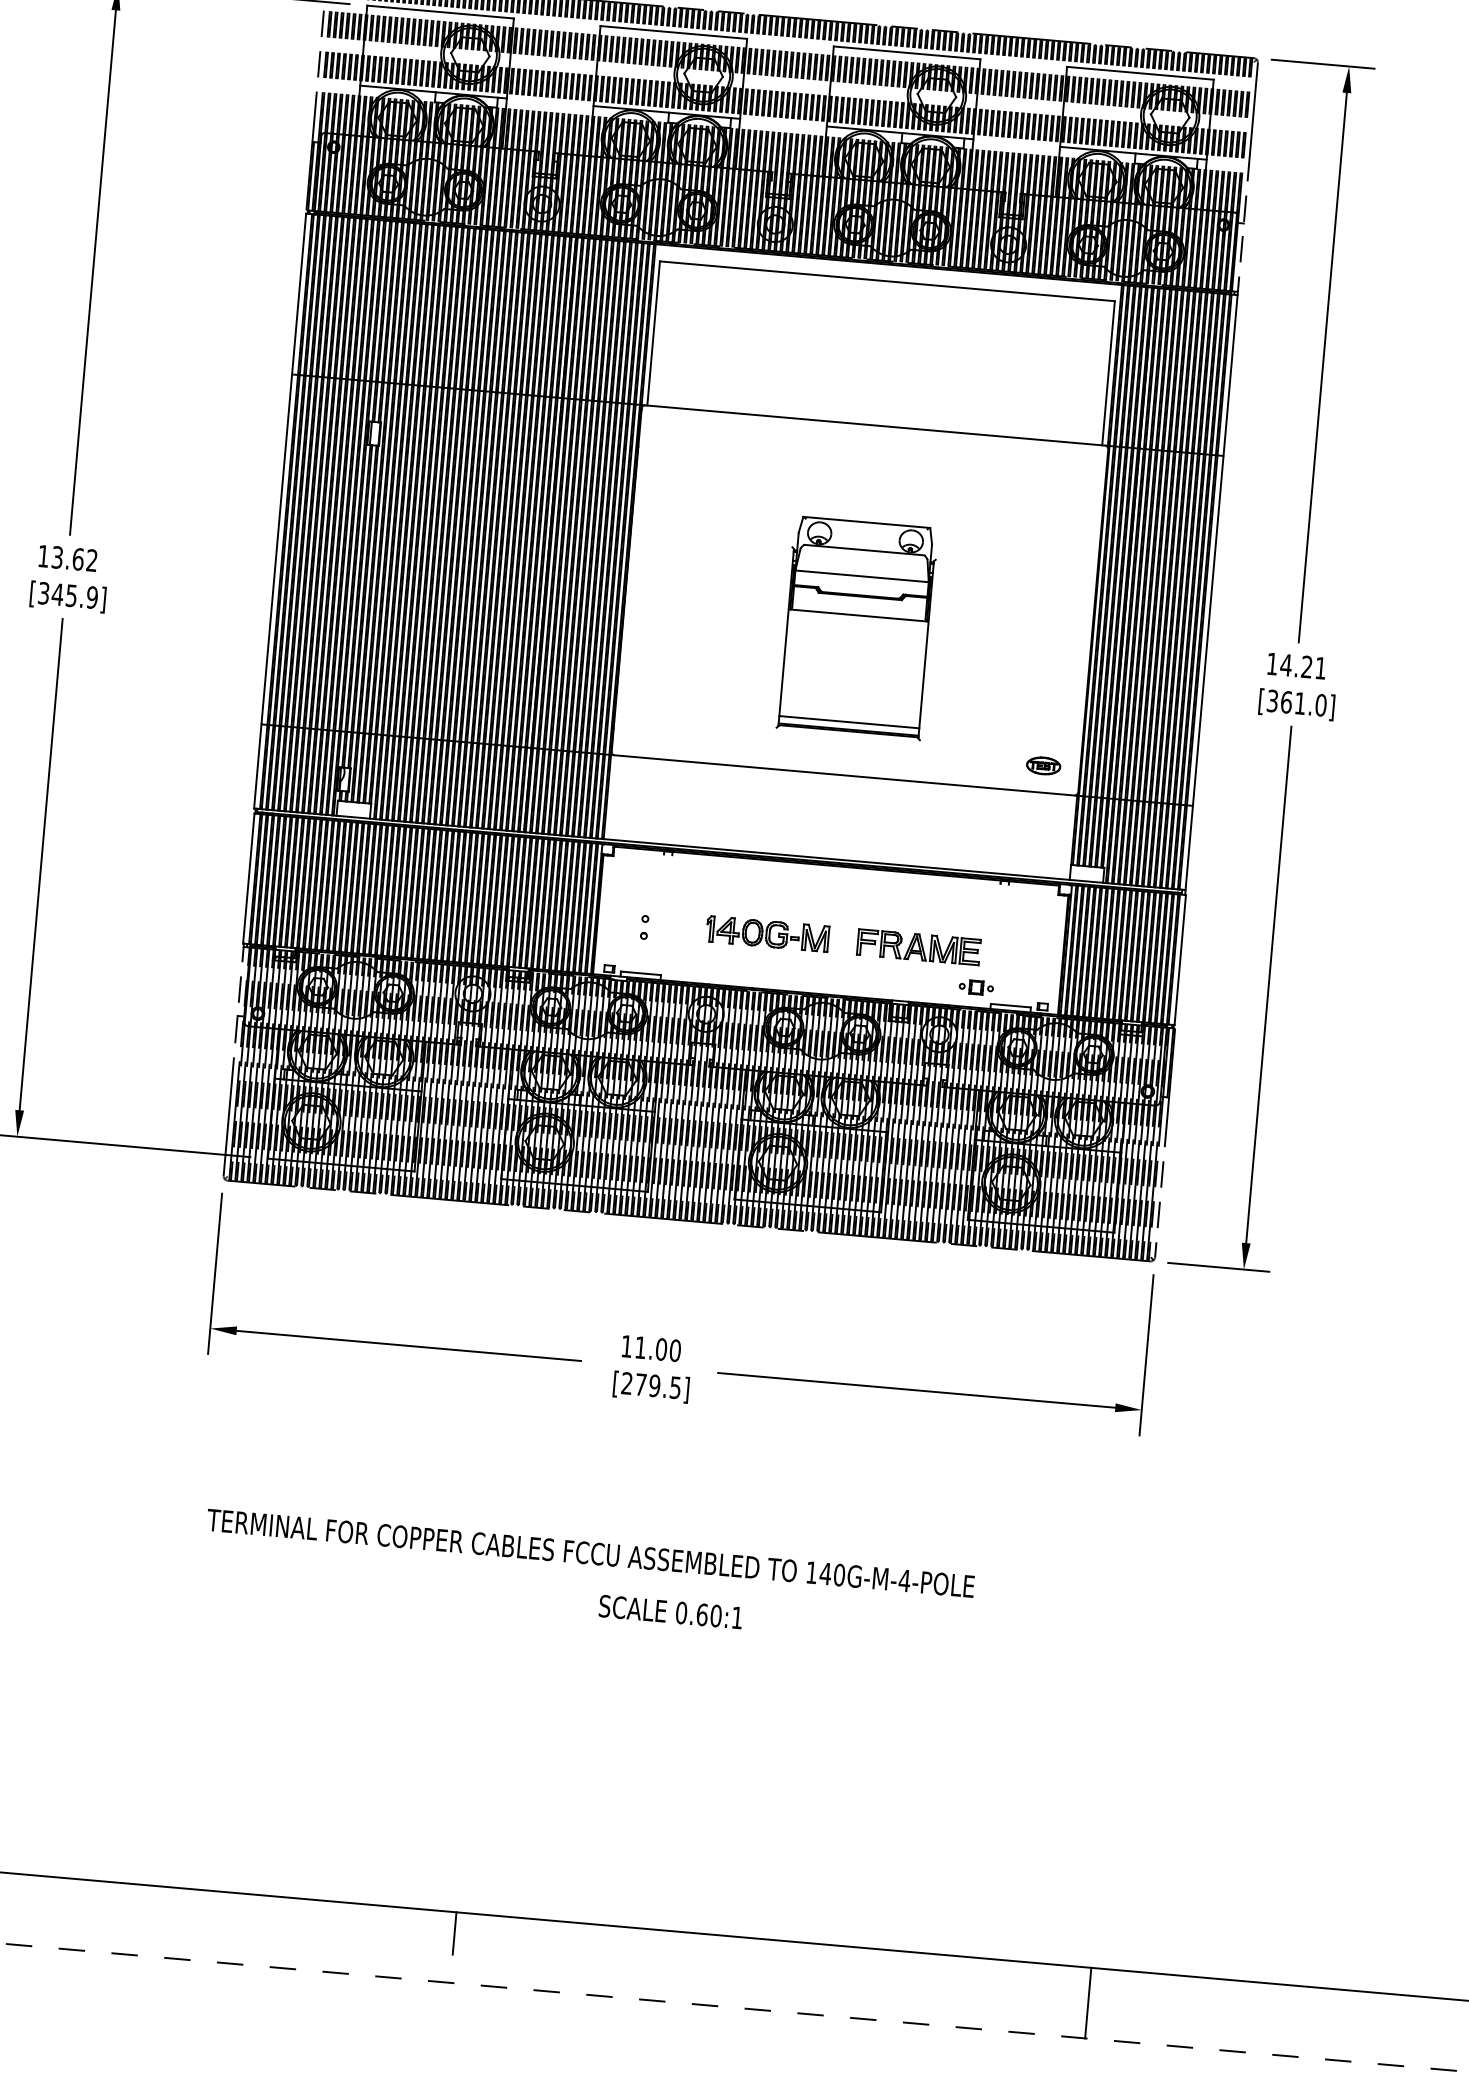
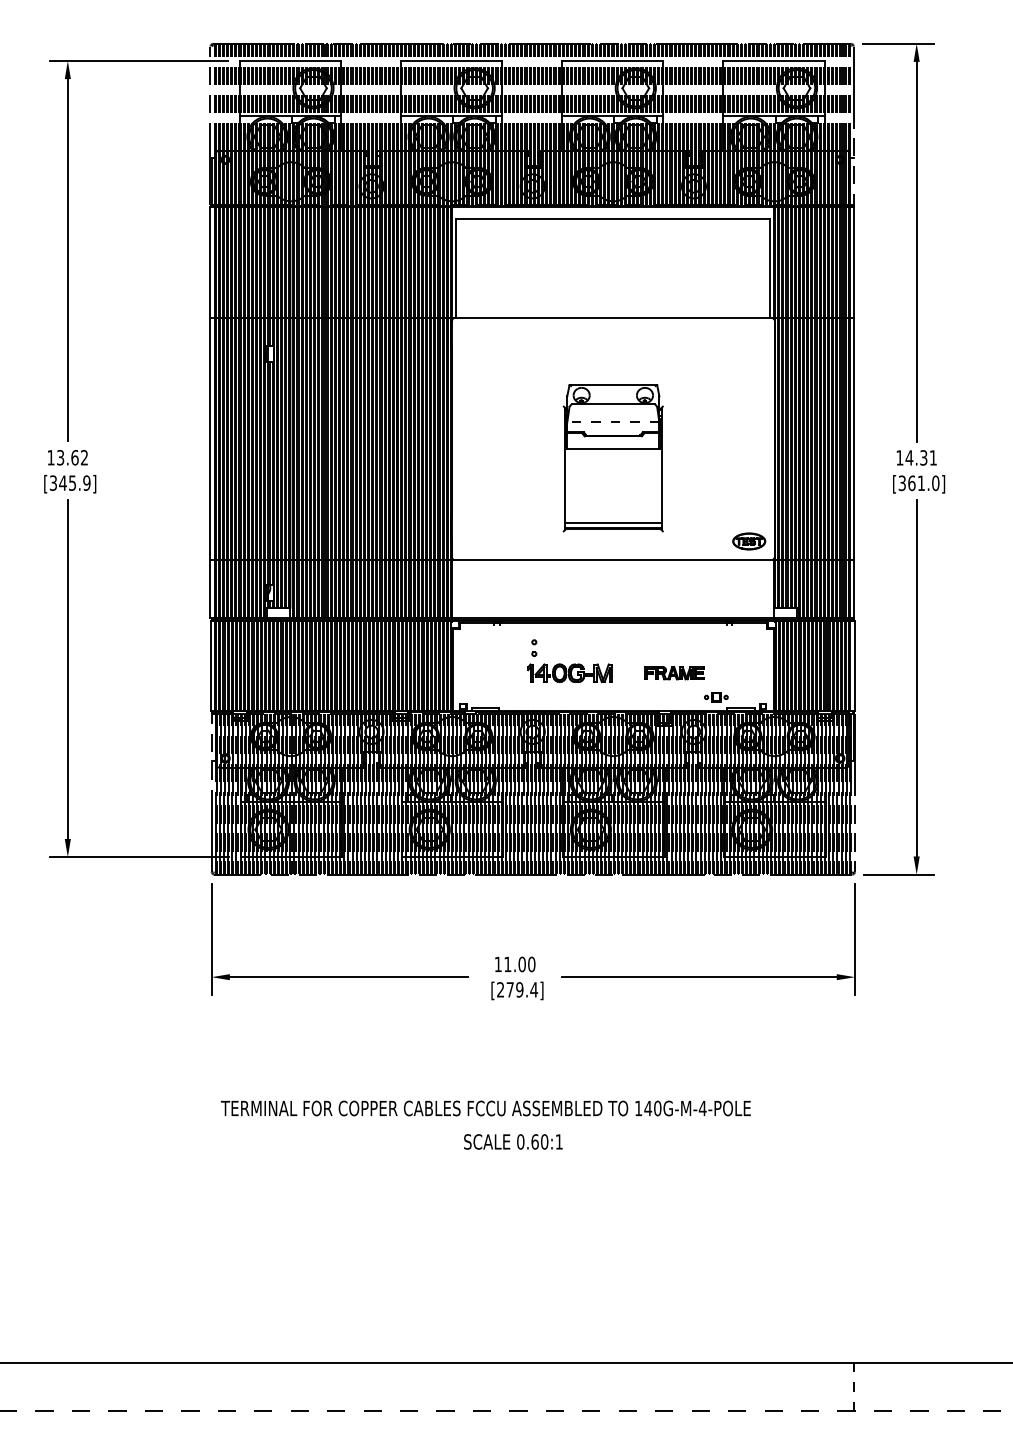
line: (860, 576) -> (612, 422), solid -> dashed
text: (1306, 666) -> (923, 457), 14.21 -> 14.31
part: (1042, 765) -> (748, 541), size x1.4
part: (644, 926) -> (534, 647), moved
part: (918, 946) -> (674, 672), size x0.7
text: (676, 1387) -> (534, 989), [279.5] -> [279.4]
text: (671, 1611) -> (513, 1141), moved
line: (454, 1932) -> (415, 1376), removed
line: (1087, 2002) -> (853, 1386), solid -> dashed

